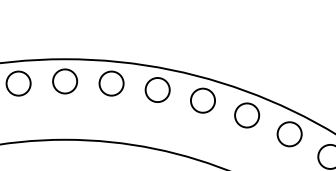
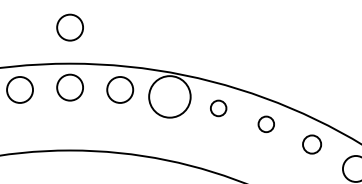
circle: (64, 25) -> (69, 27), added
circle: (157, 89) -> (169, 96), size x1.6
circle: (202, 100) -> (218, 108), size x0.6
circle: (247, 115) -> (266, 124), size x0.6
circle: (289, 134) -> (311, 144), size x0.7

